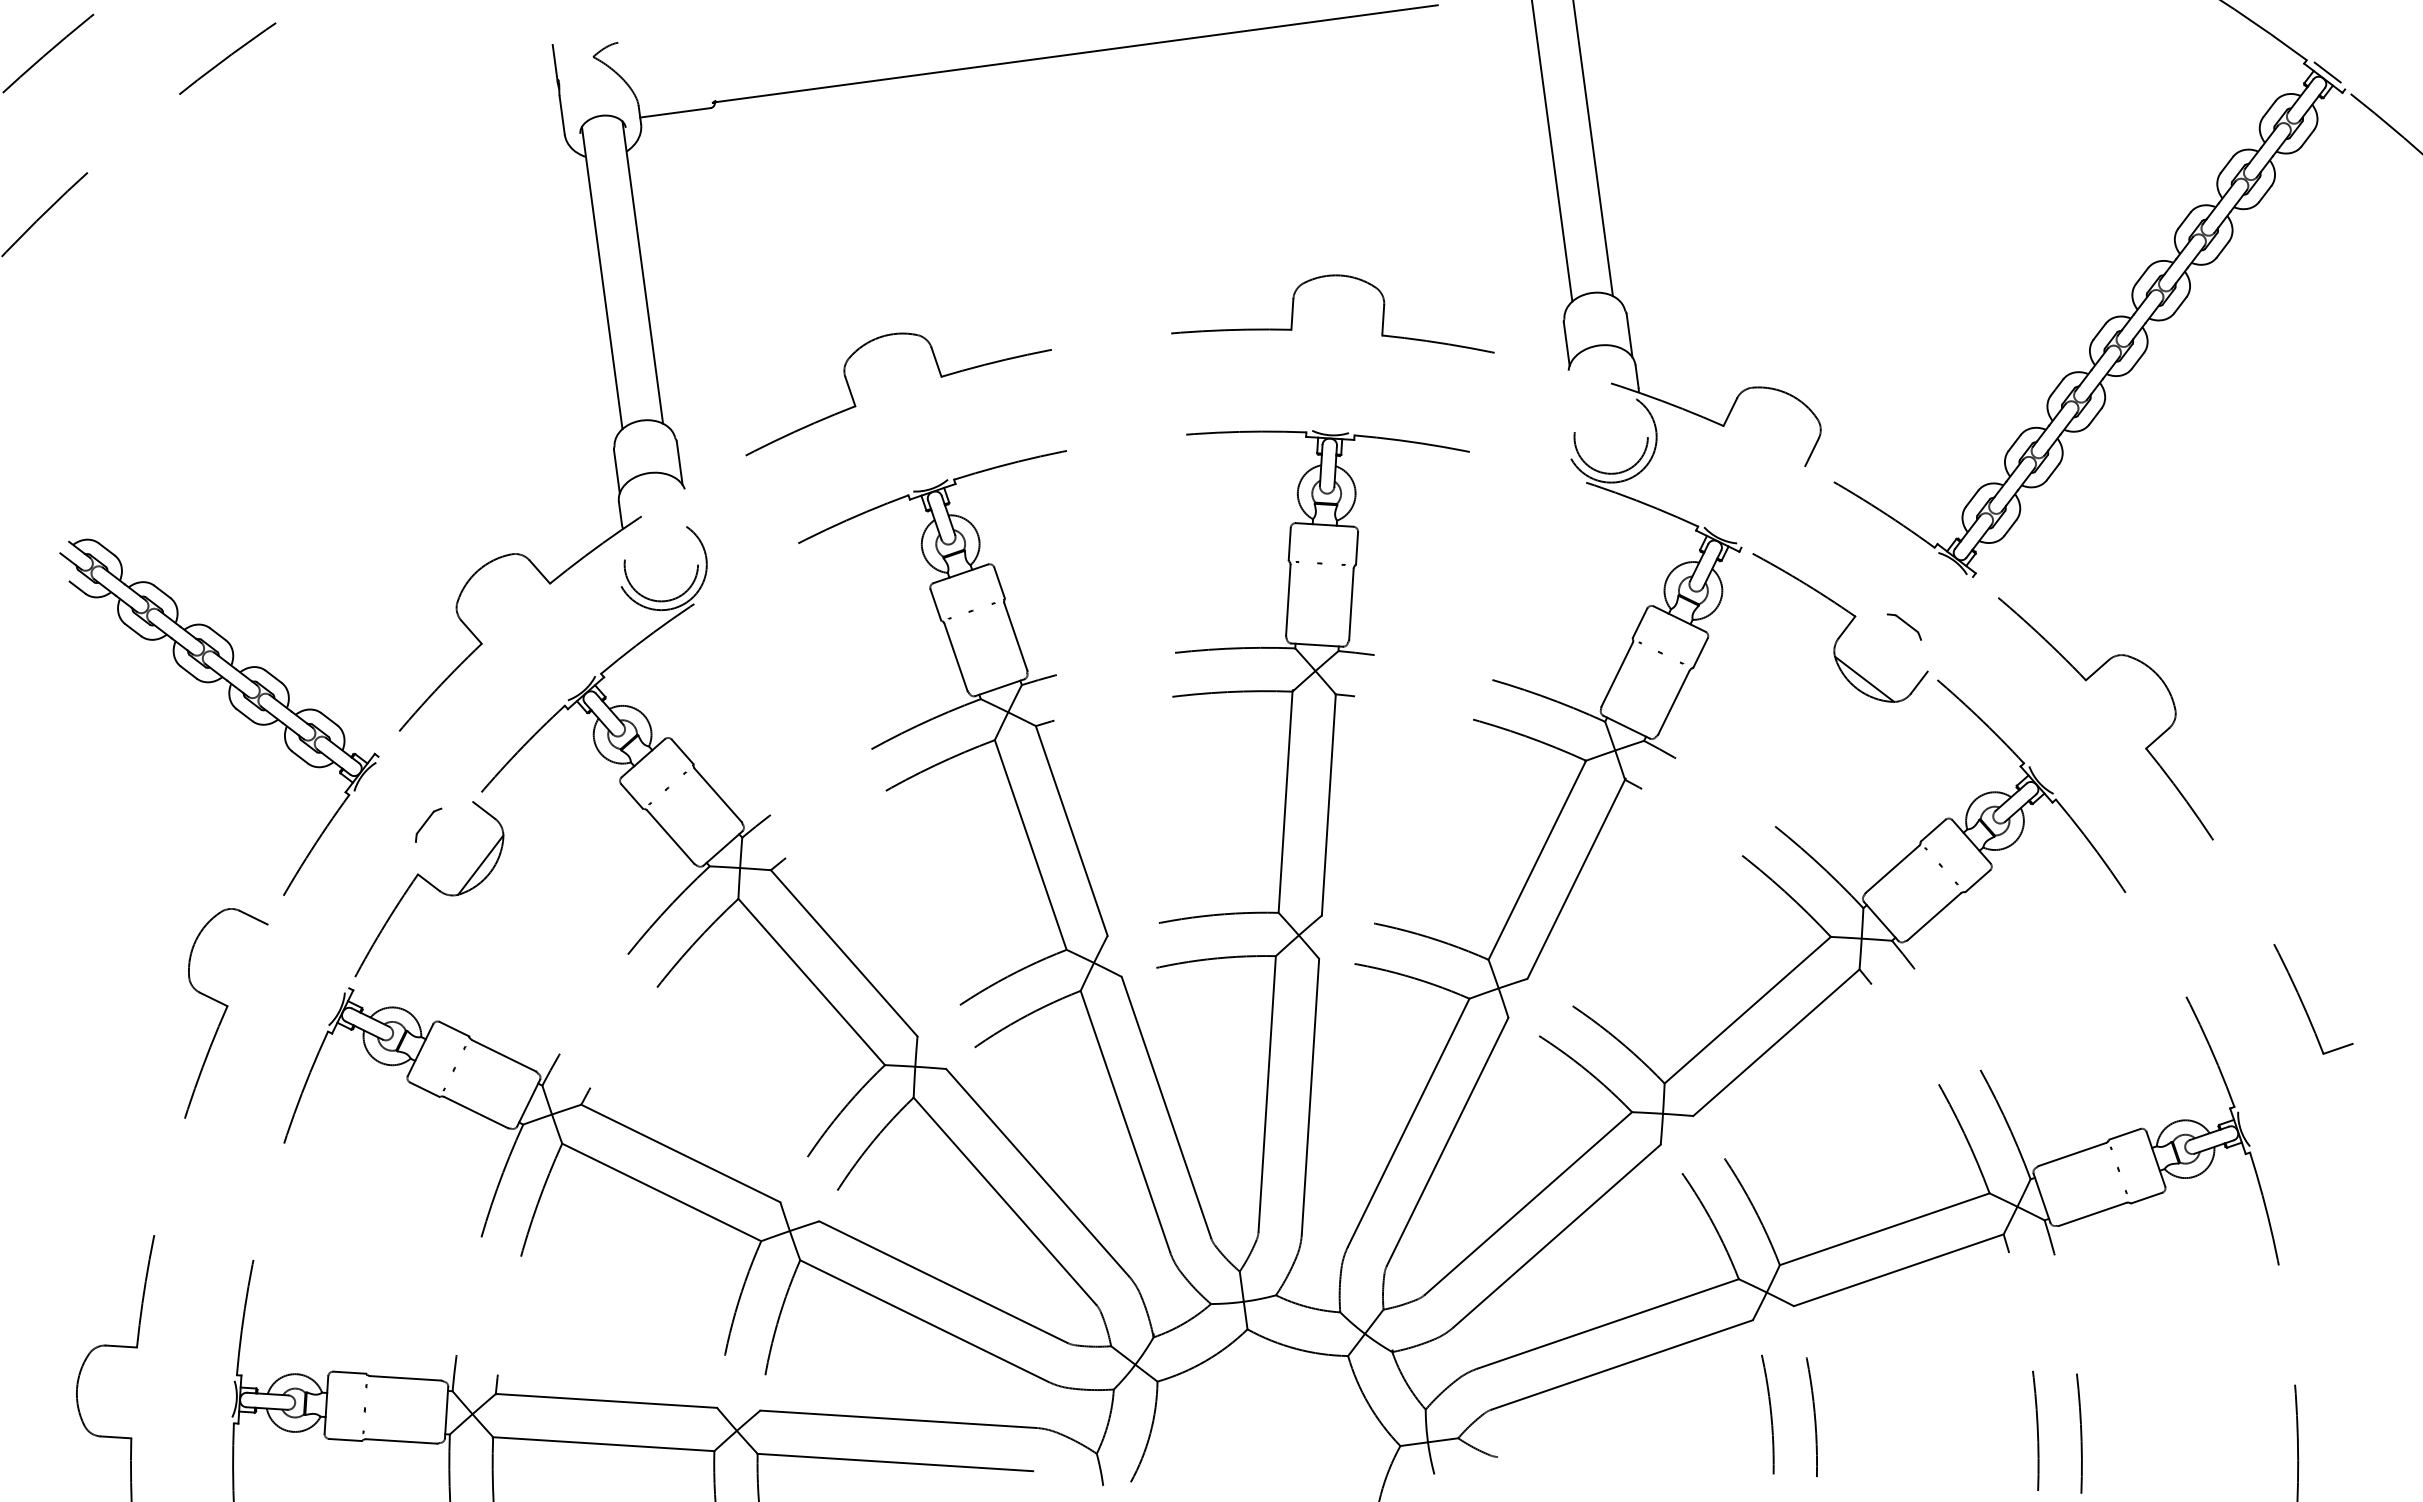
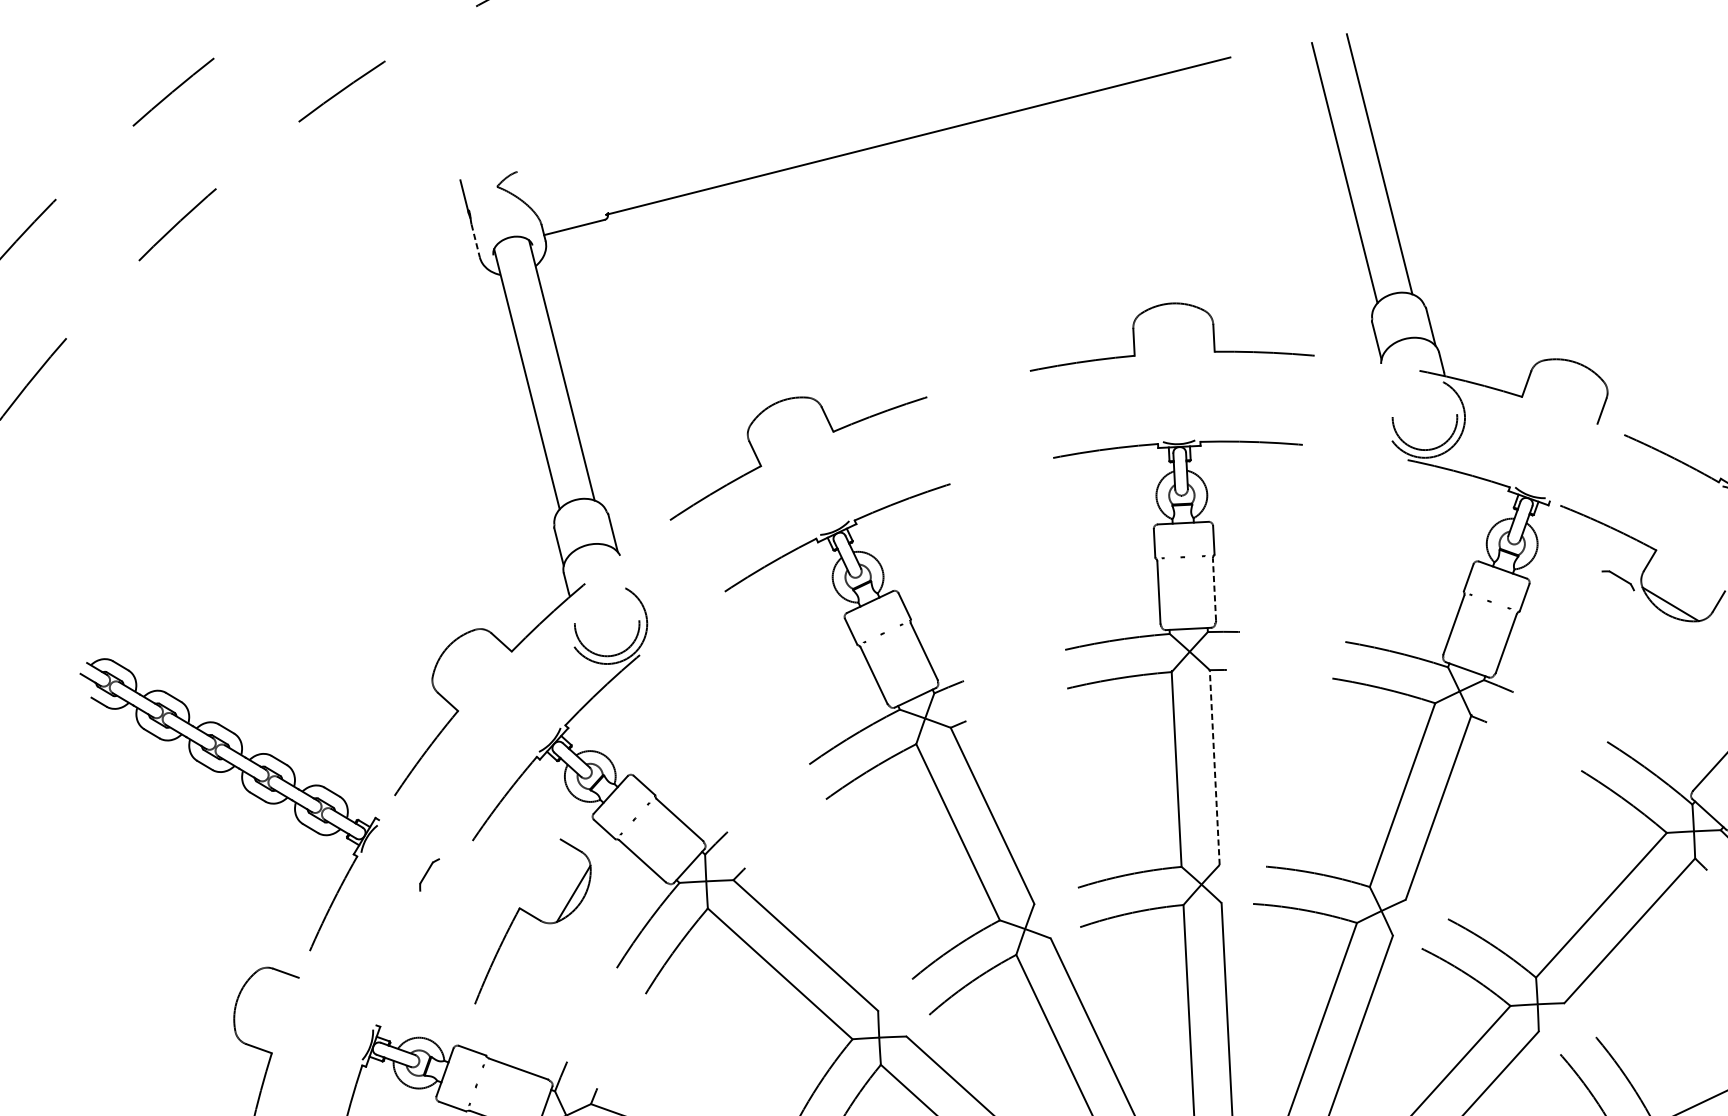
line: (562, 115) -> (476, 241), solid -> dashed
line: (1351, 603) -> (1214, 589), solid -> dashed
part: (1904, 626) -> (1618, 580), moved
line: (1328, 804) -> (1214, 767), solid -> dashed
part: (429, 889) -> (531, 920), moved

